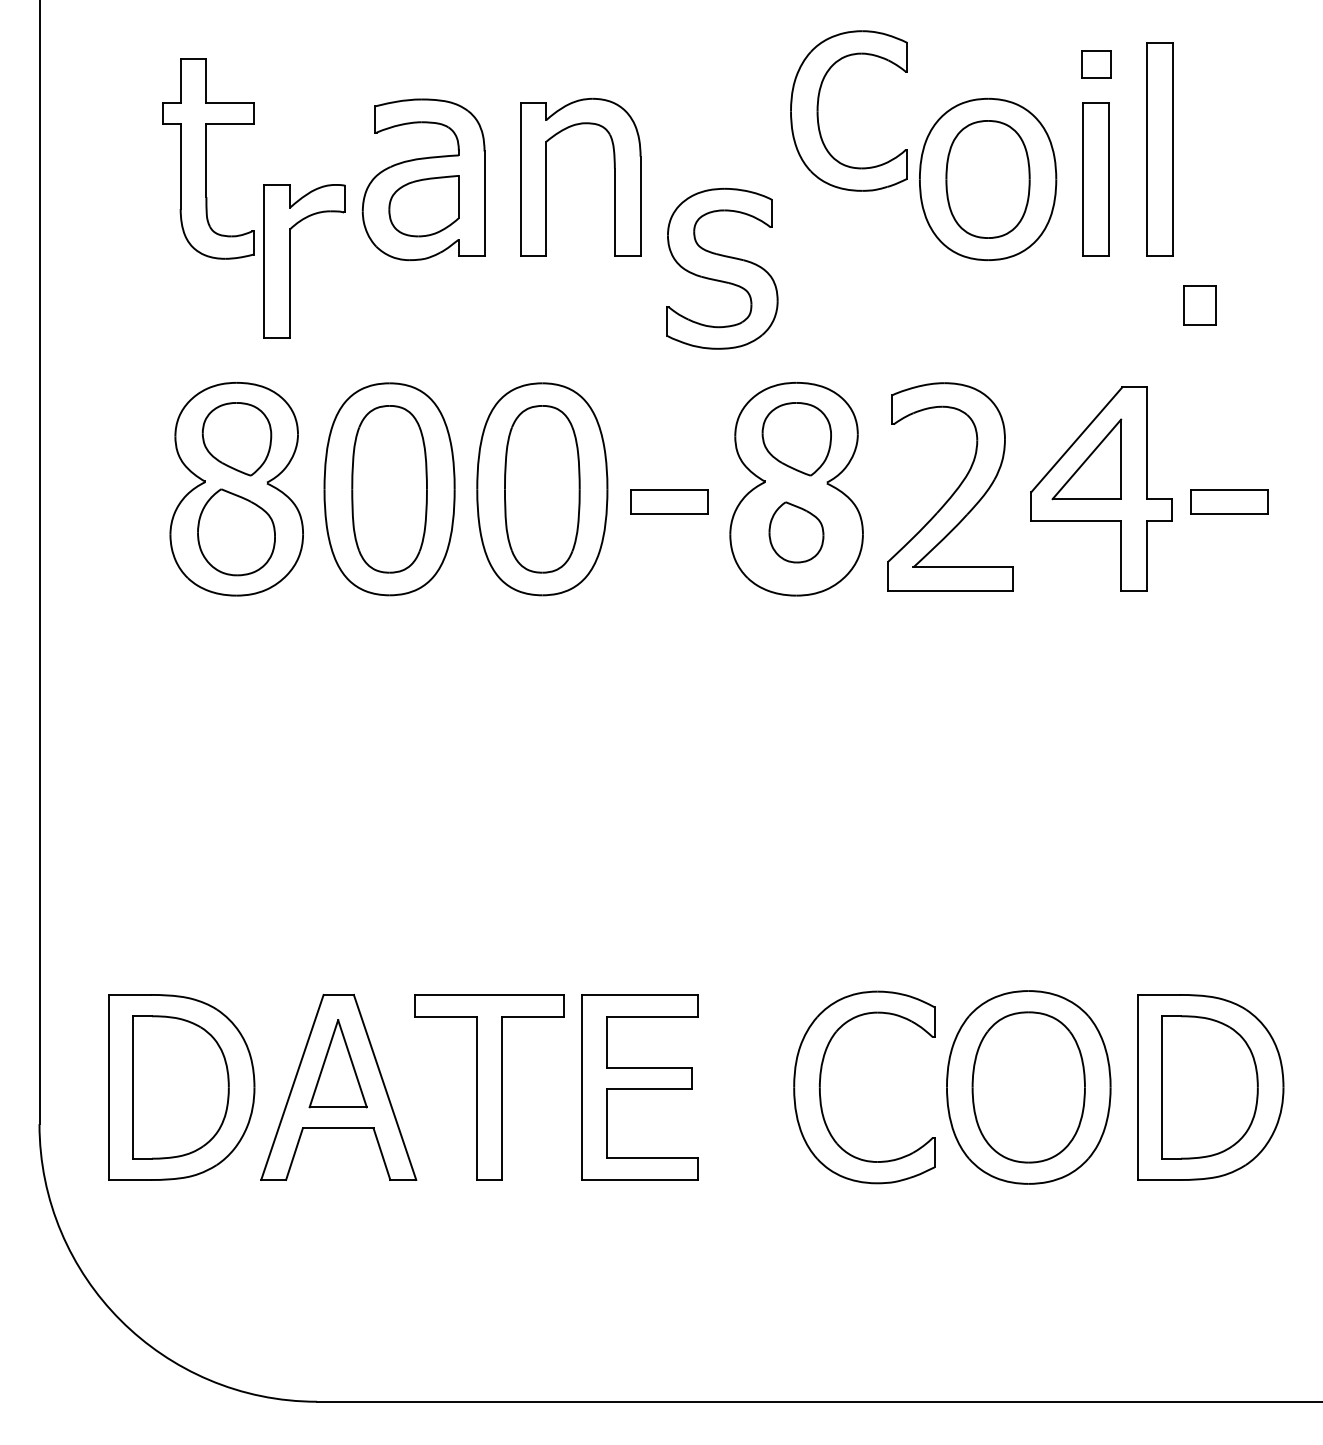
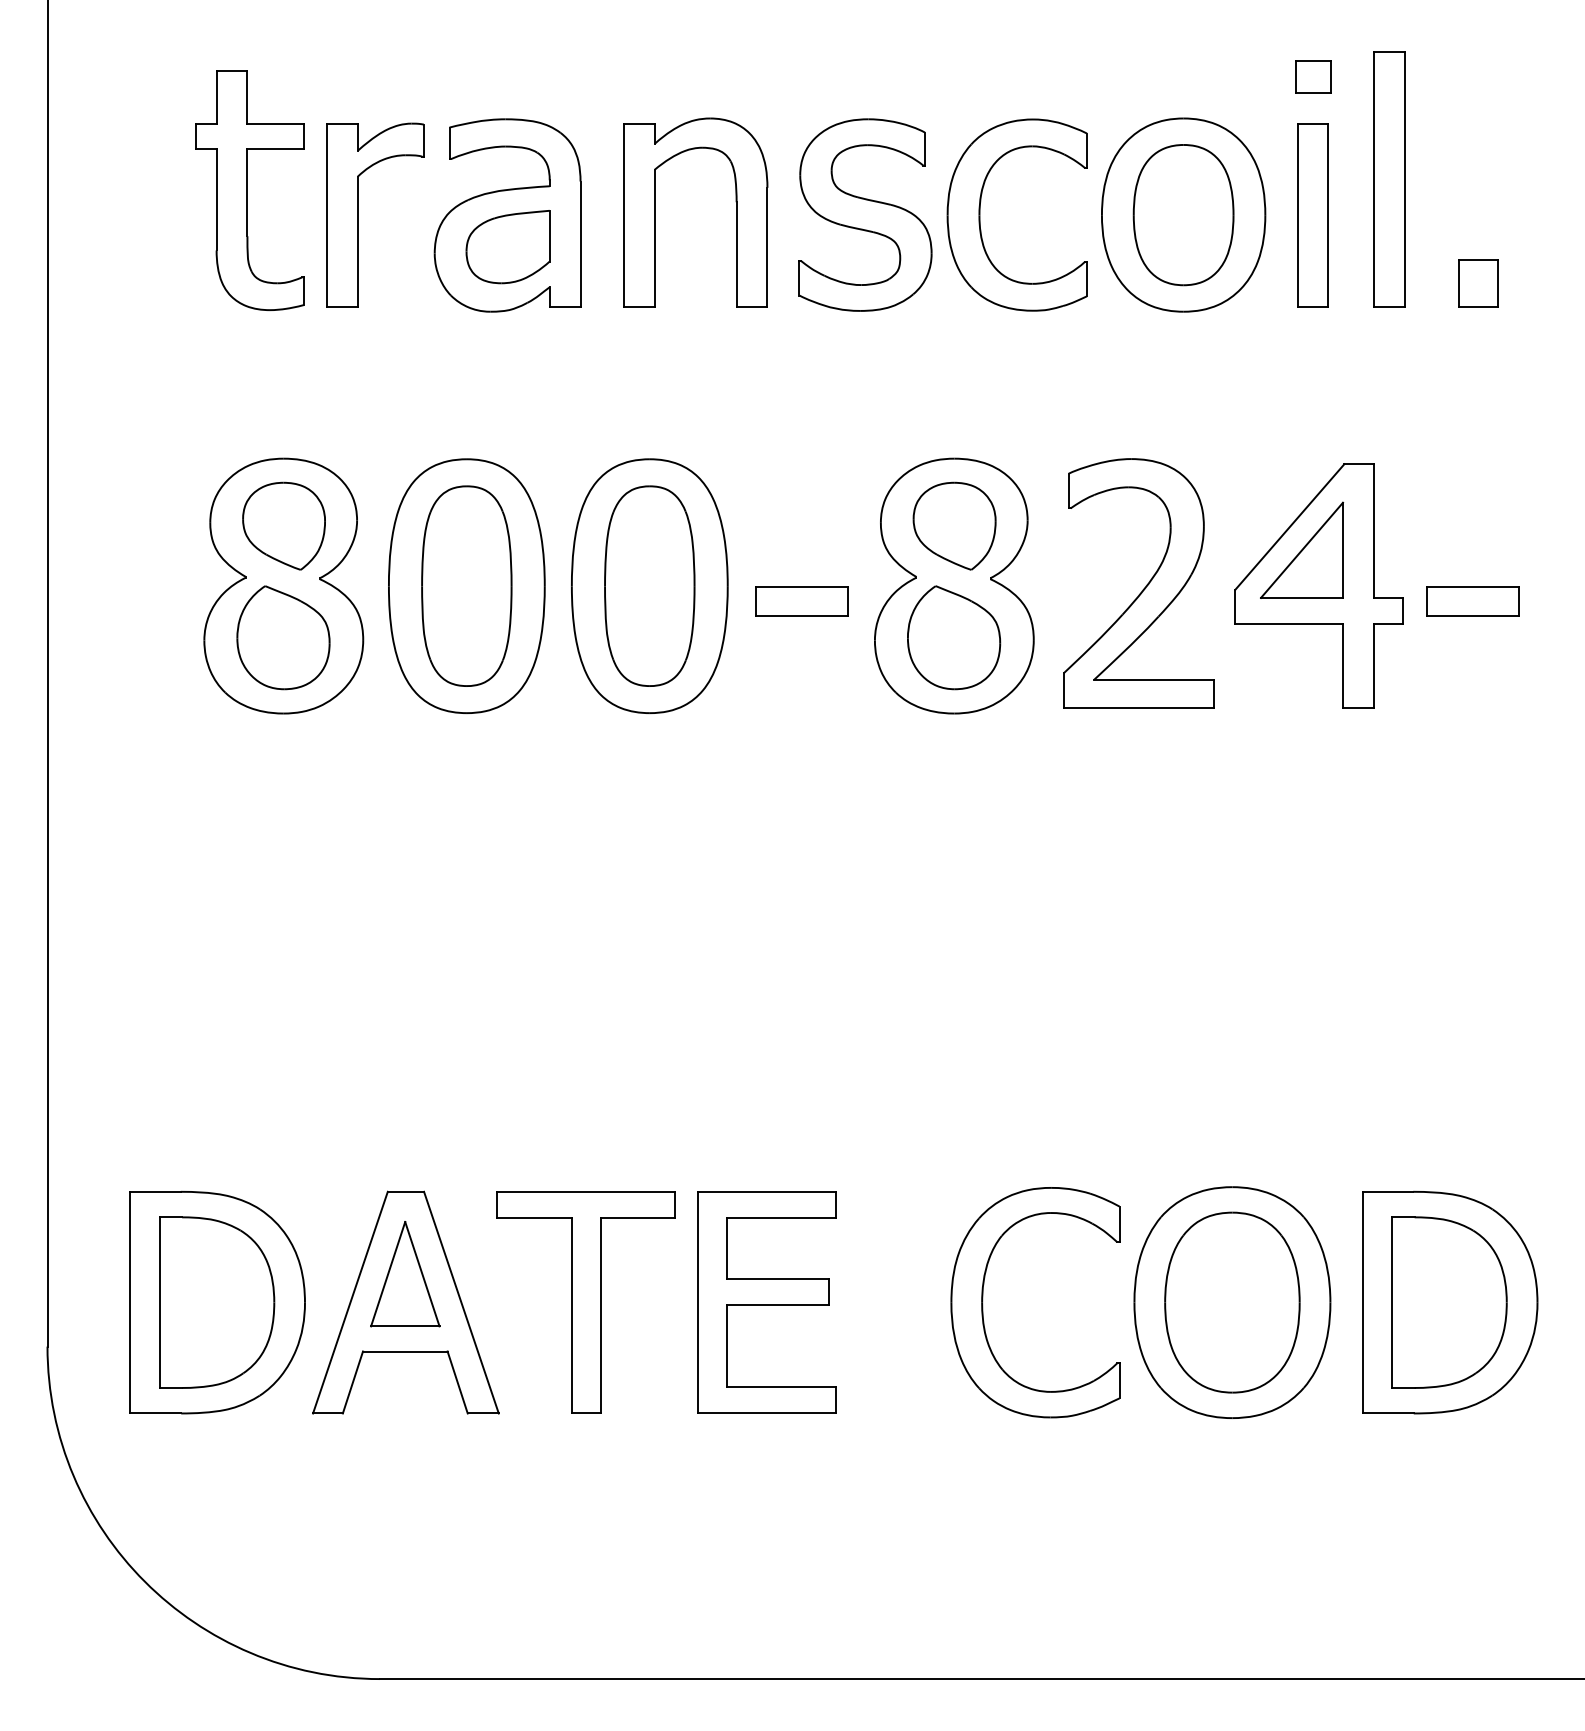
part: (818, 110) -> (980, 214), moved
part: (290, 260) -> (358, 214), moved
part: (722, 268) -> (865, 214), moved
part: (1200, 305) -> (1478, 283), moved
part: (796, 532) -> (954, 637), size x1.43

